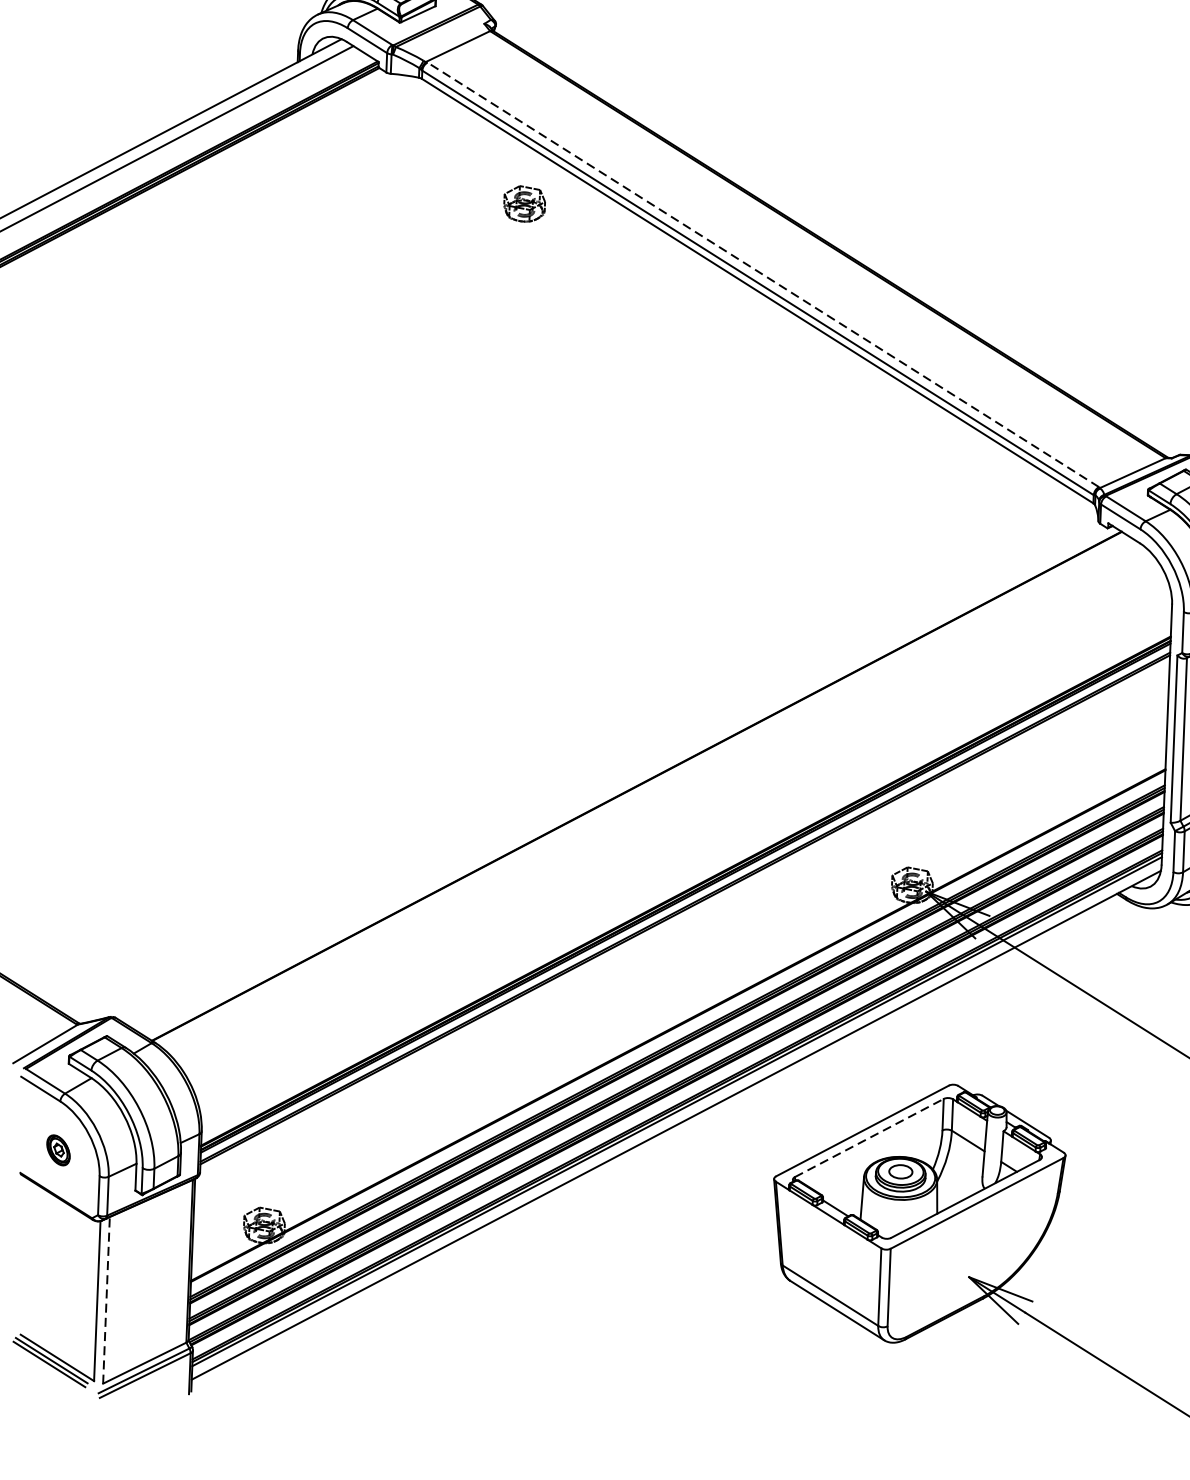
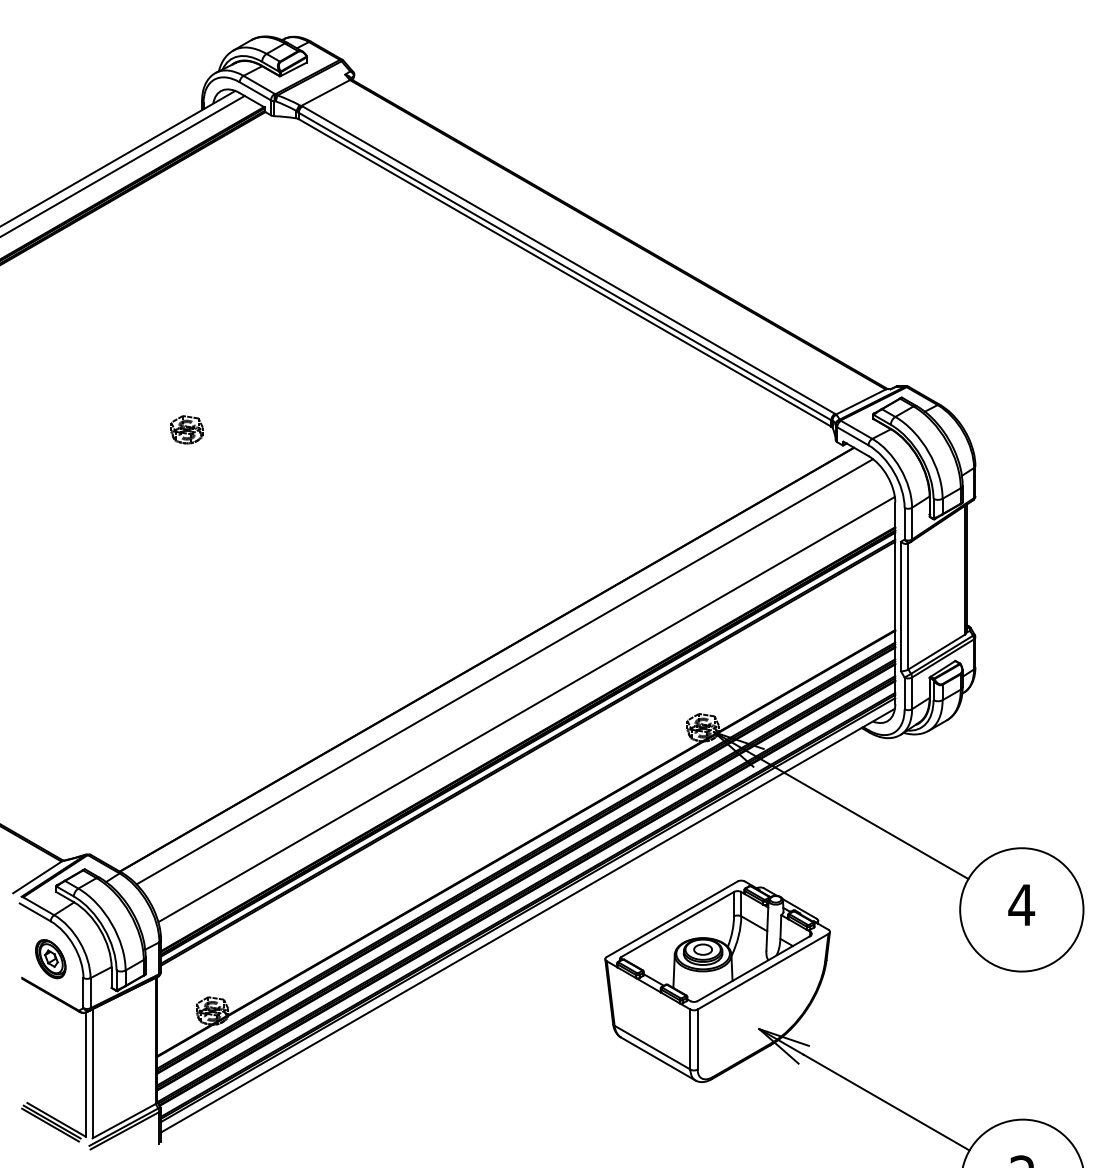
part: (523, 203) -> (186, 429), moved
line: (762, 274) -> (568, 259), dashed -> solid
line: (658, 802) -> (504, 671), added
line: (685, 852) -> (526, 709), added
line: (870, 1138) -> (678, 924), dashed -> solid
part: (57, 1150) -> (50, 959), size x1.67
line: (106, 1300) -> (92, 1073), dashed -> solid

